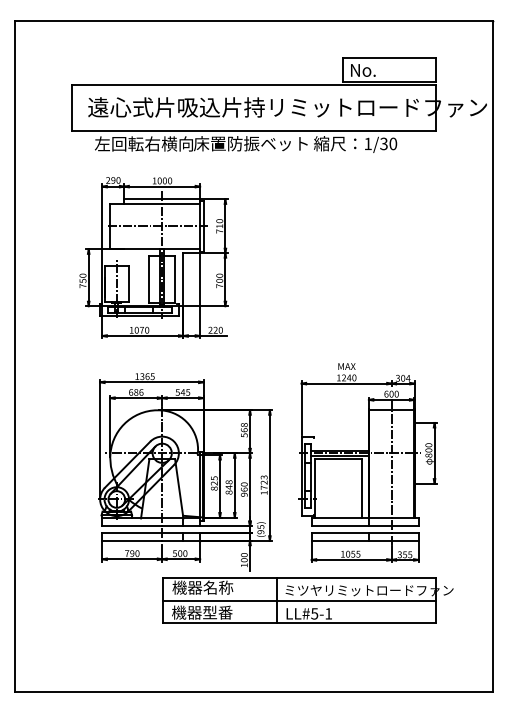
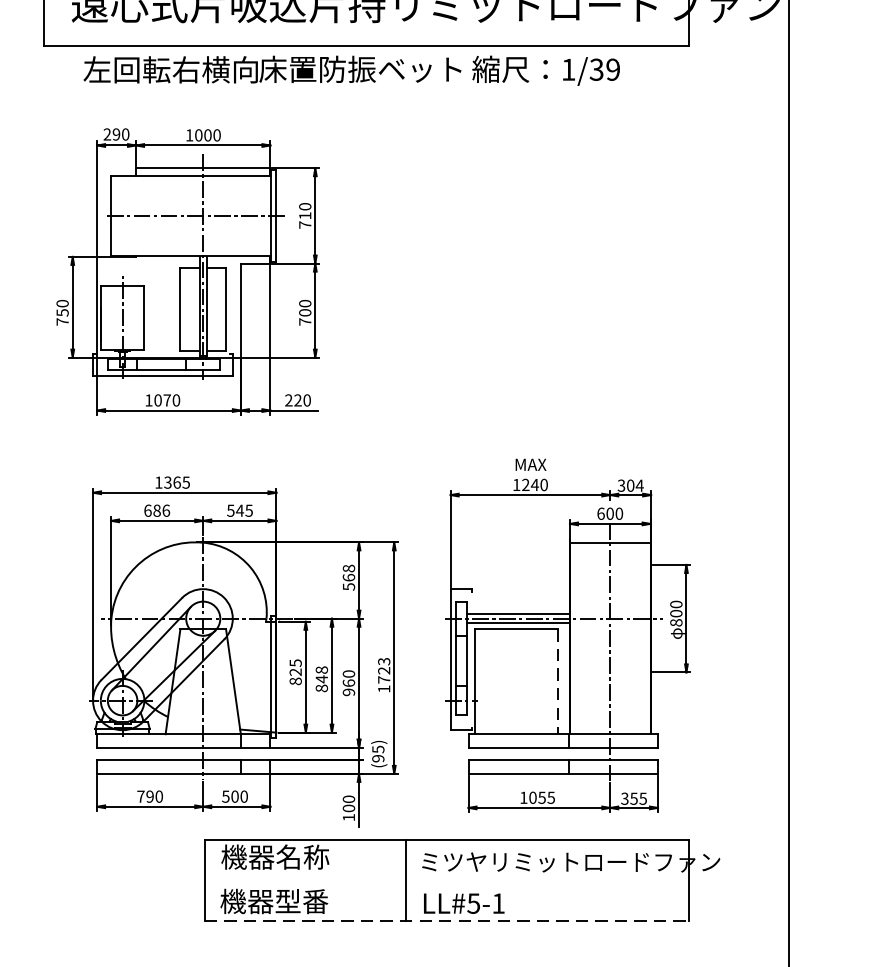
text: (393, 143) -> (613, 68), 1/30 -> 1/39
line: (362, 488) -> (558, 681), solid -> dashed
line: (299, 600) -> (446, 879), removed
line: (299, 623) -> (446, 920), solid -> dashed

